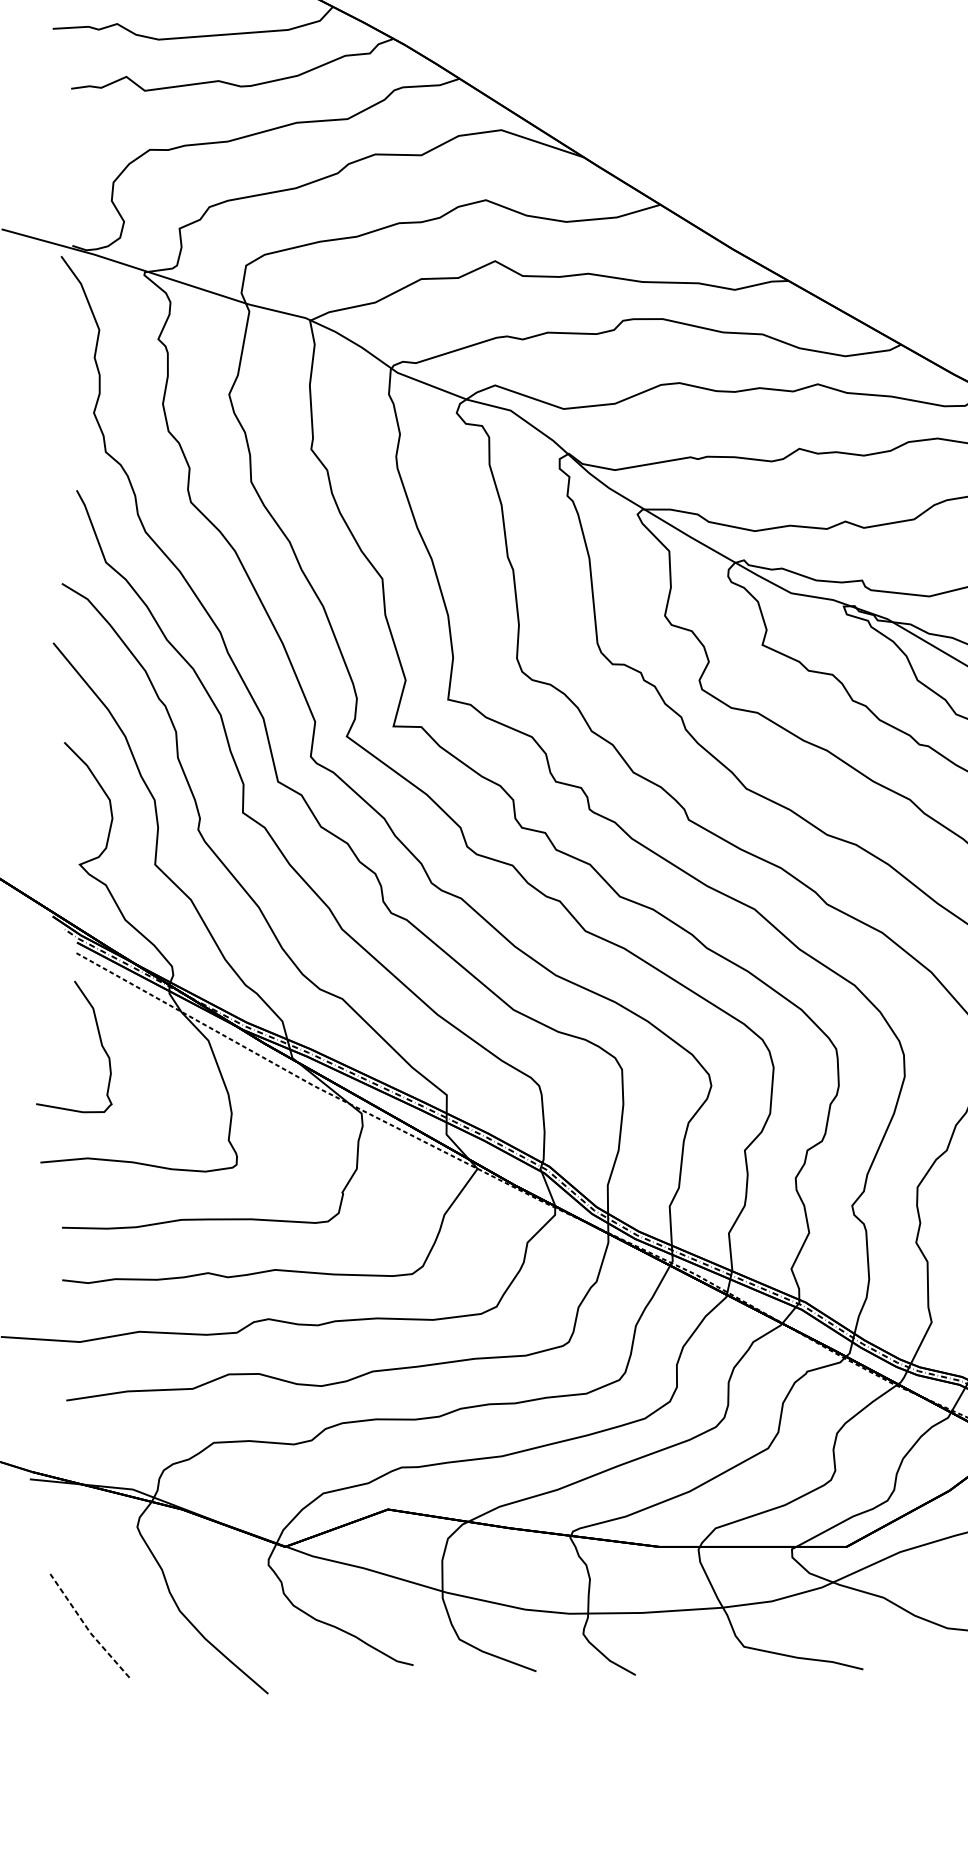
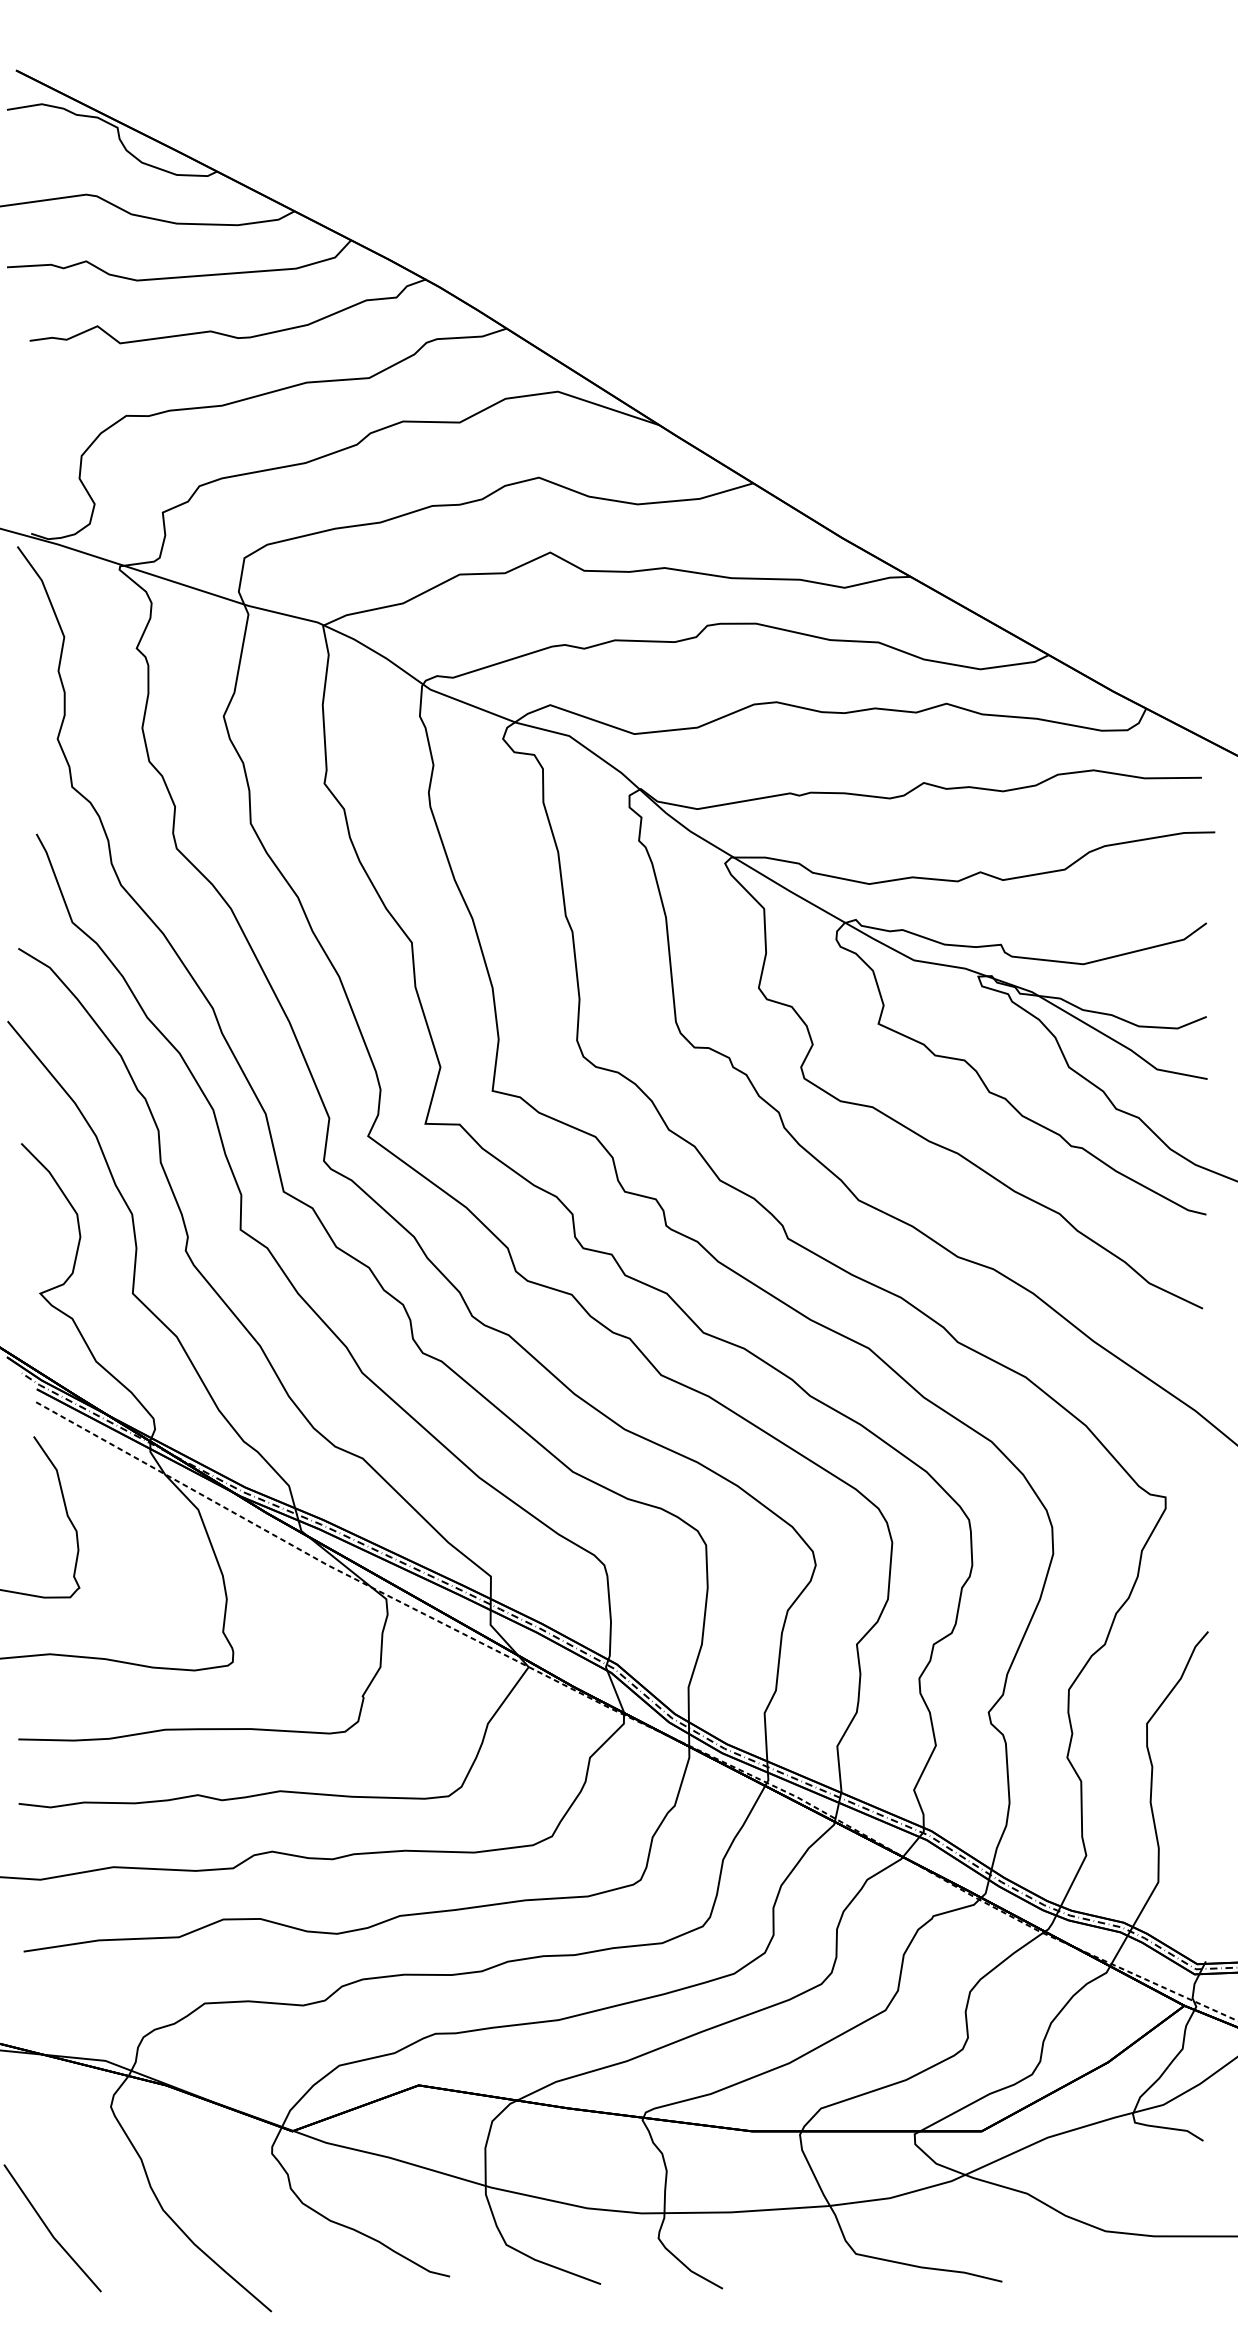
line: (87, 1627) -> (49, 2230), dashed -> solid

